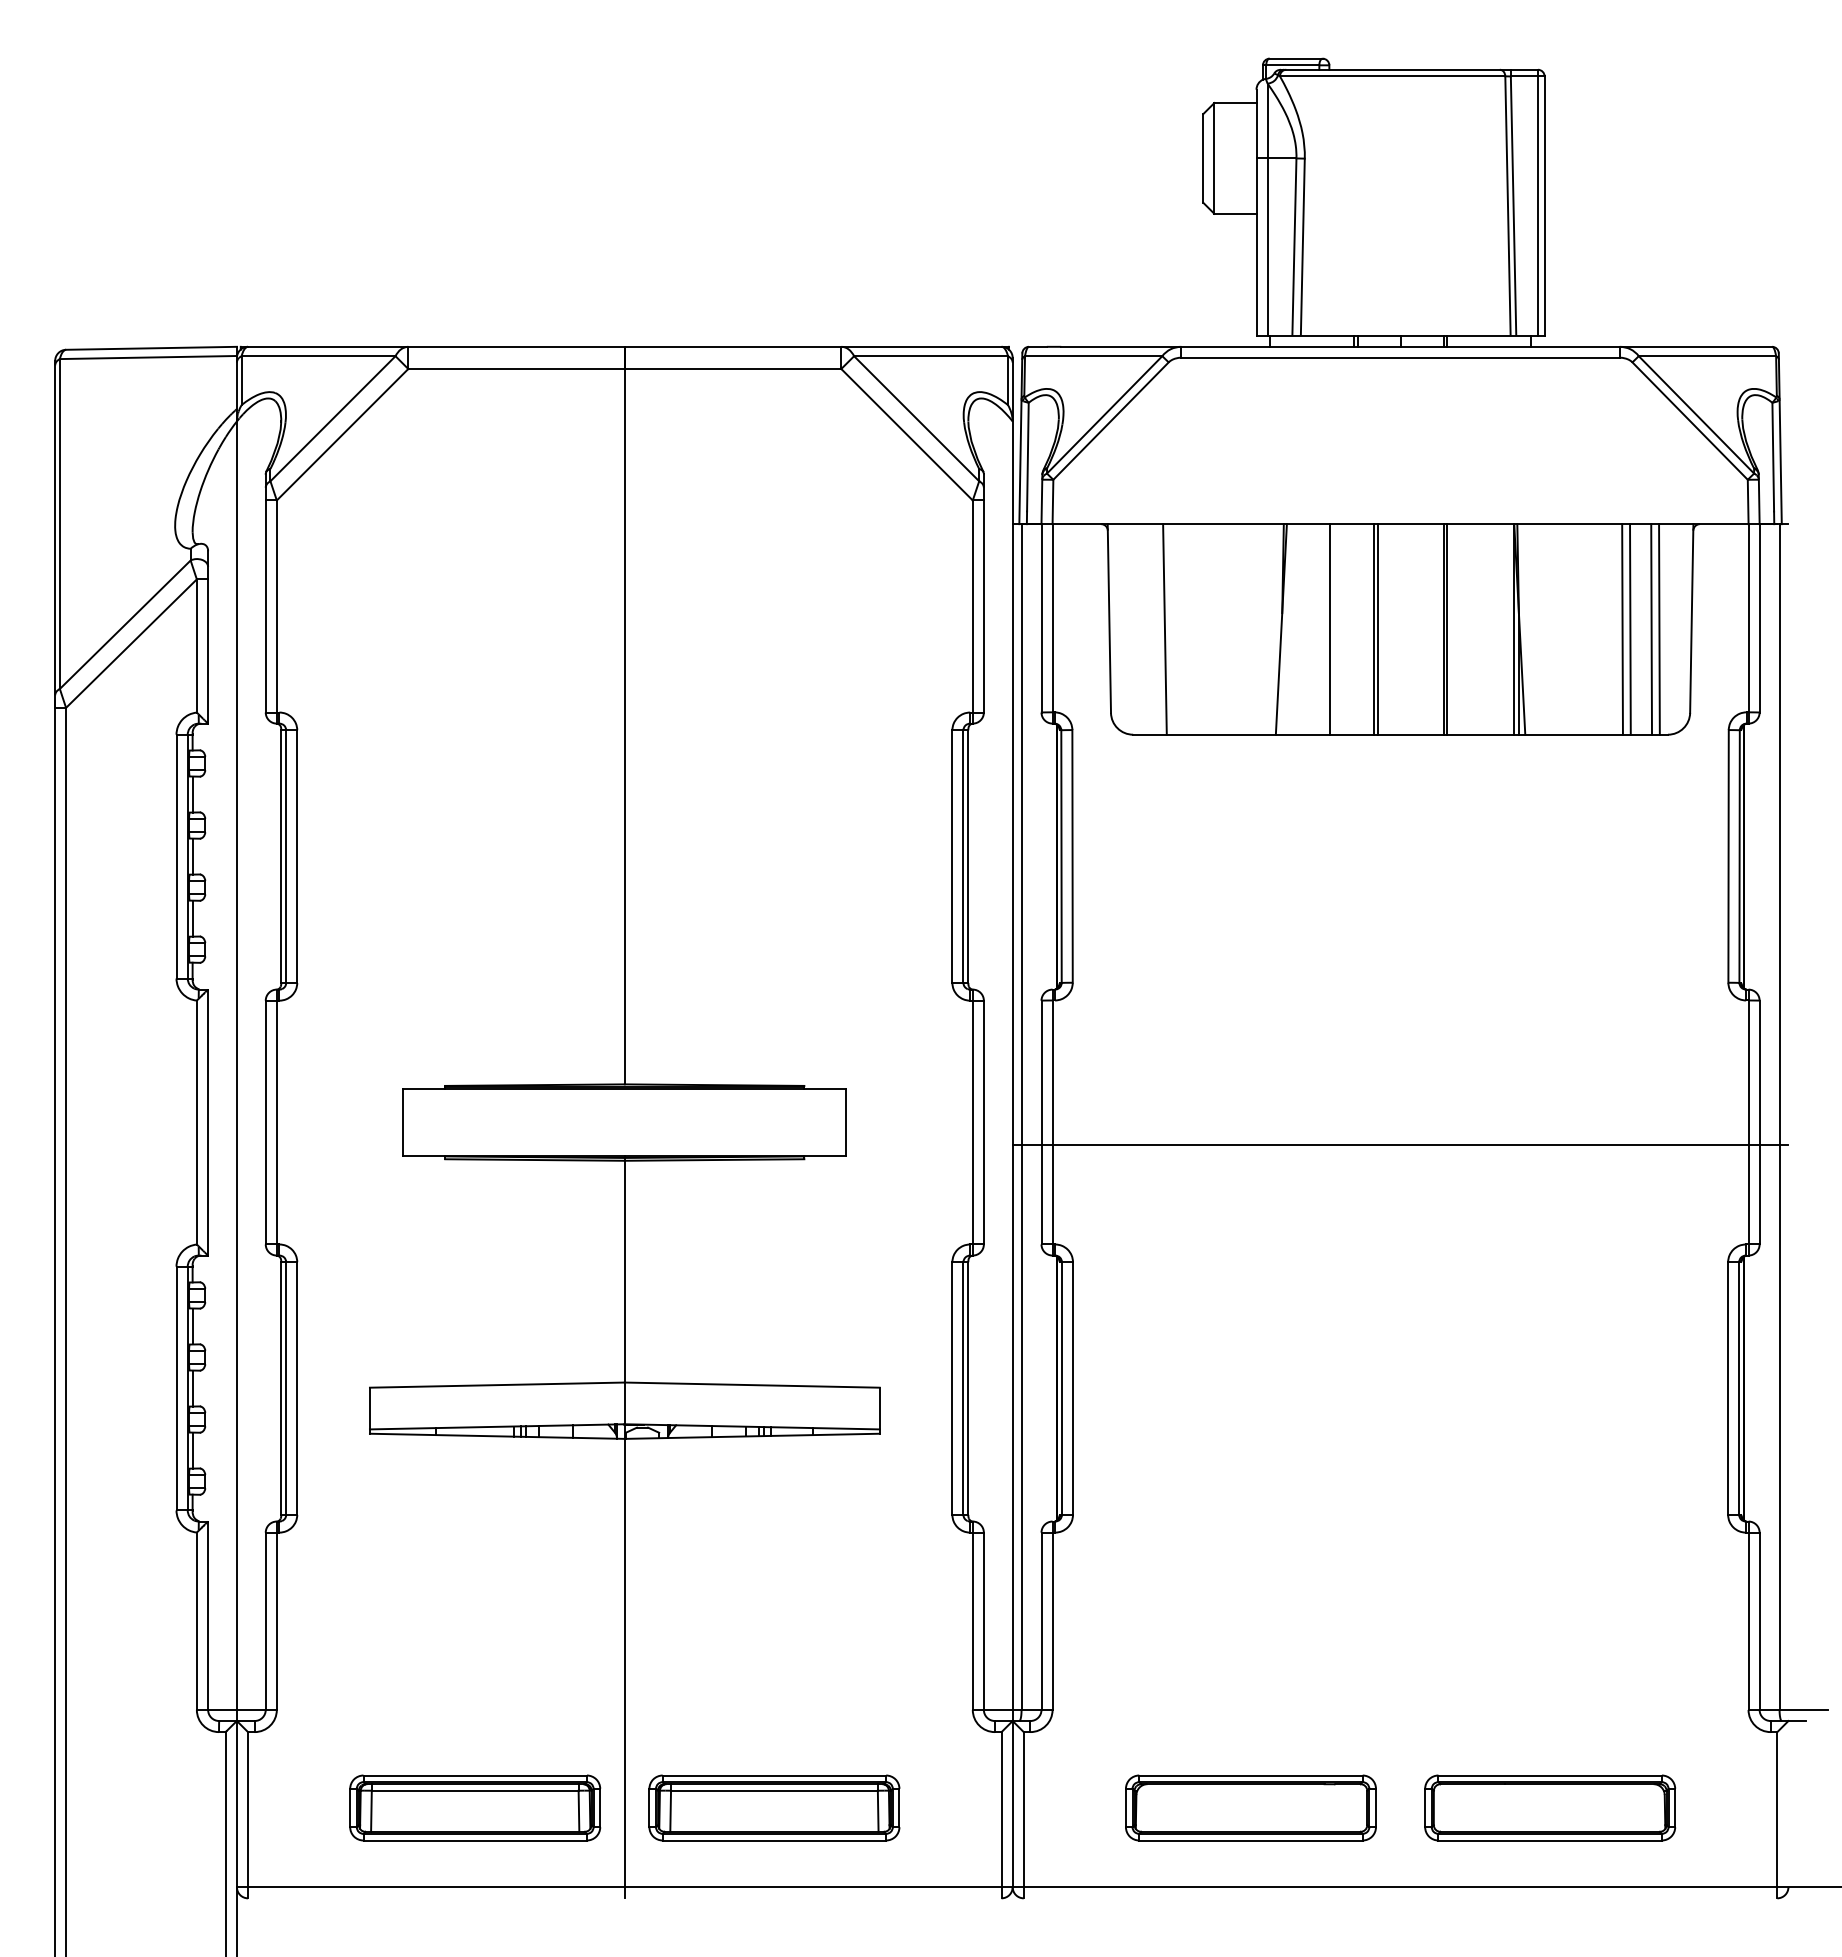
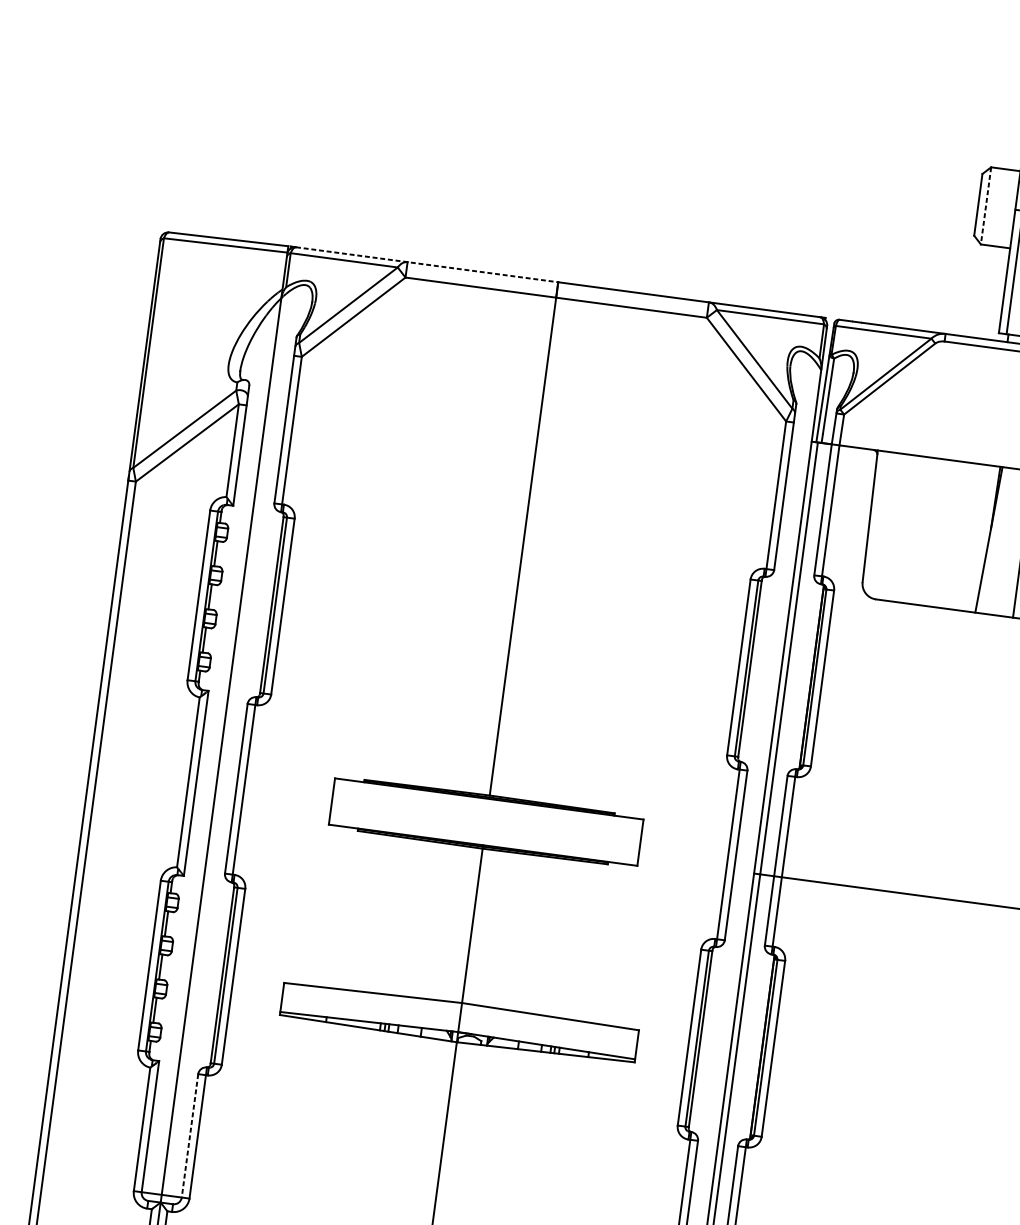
line: (1214, 158) -> (986, 205), solid -> dashed
line: (436, 346) -> (427, 264), solid -> dashed
line: (1164, 629) -> (907, 529), removed
line: (265, 1621) -> (189, 1135), solid -> dashed

